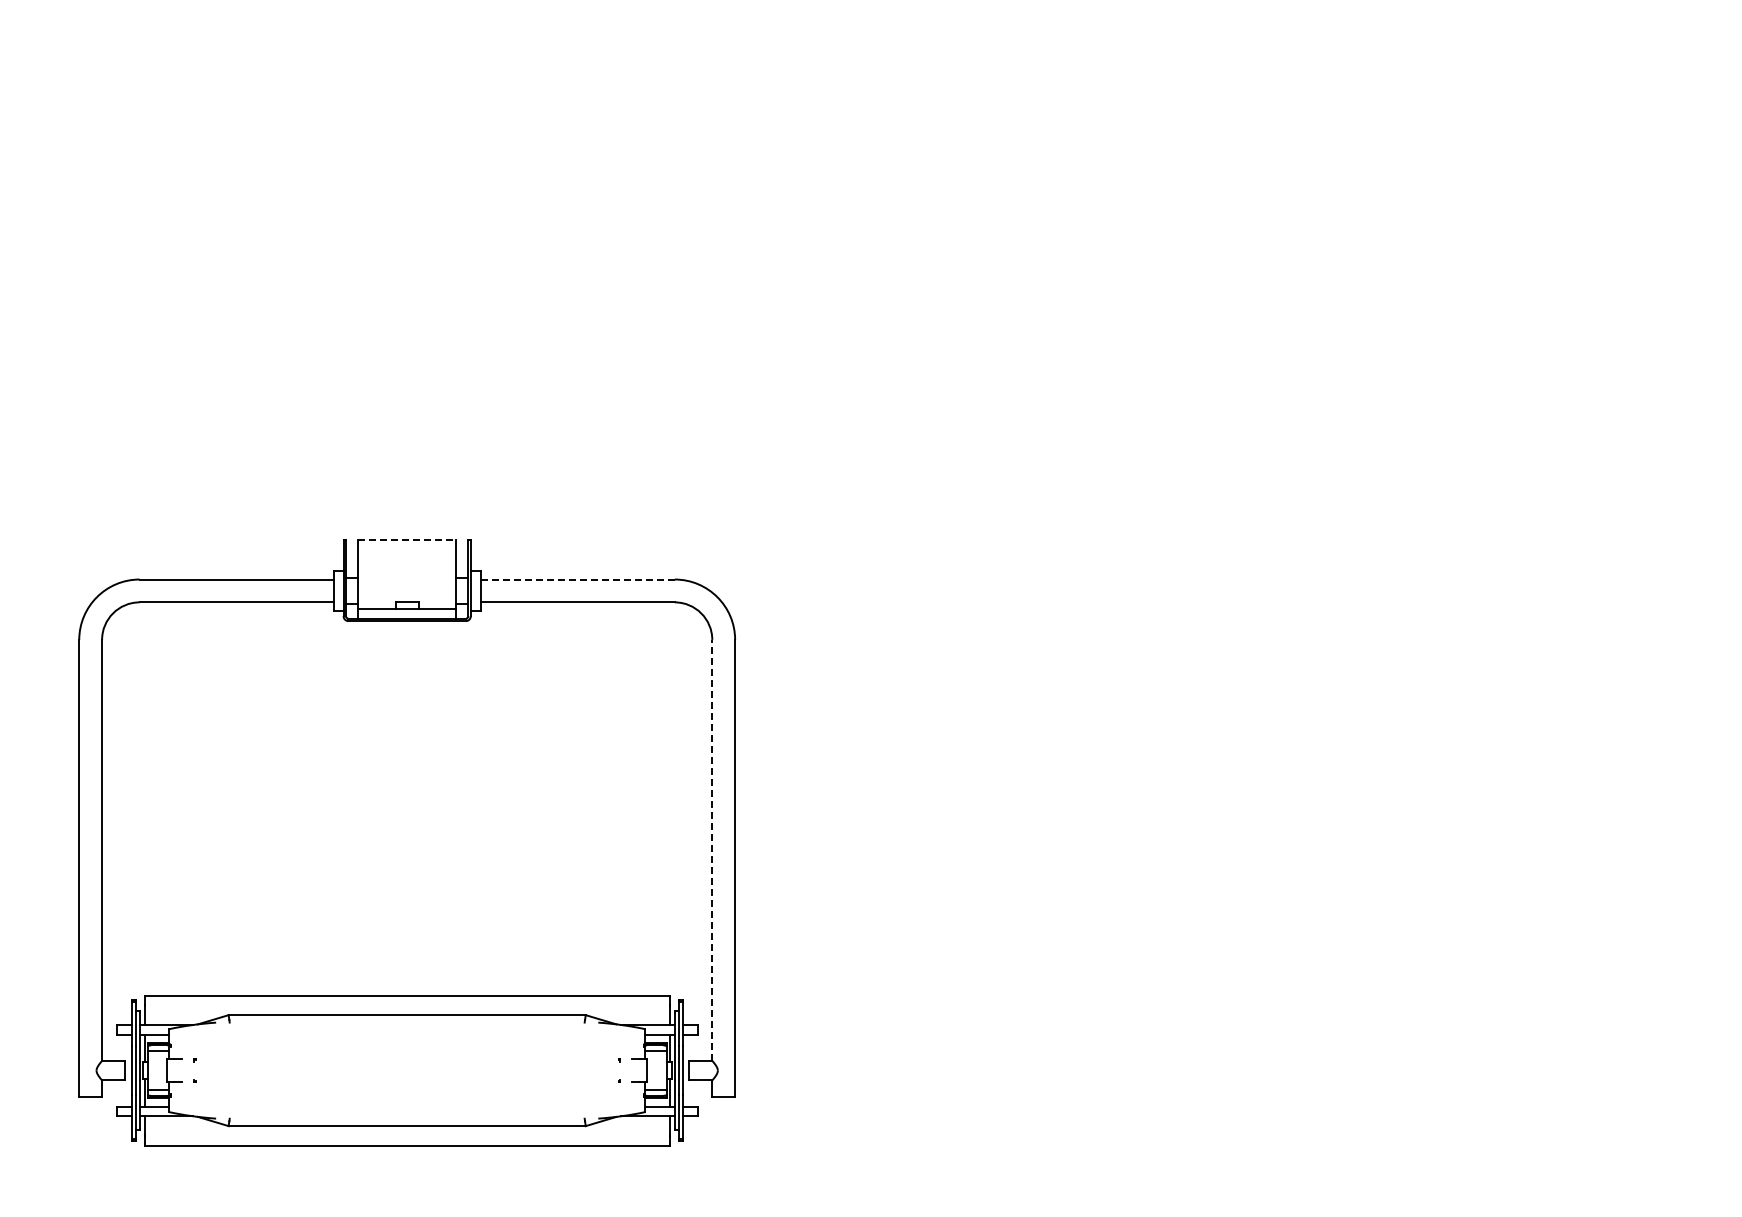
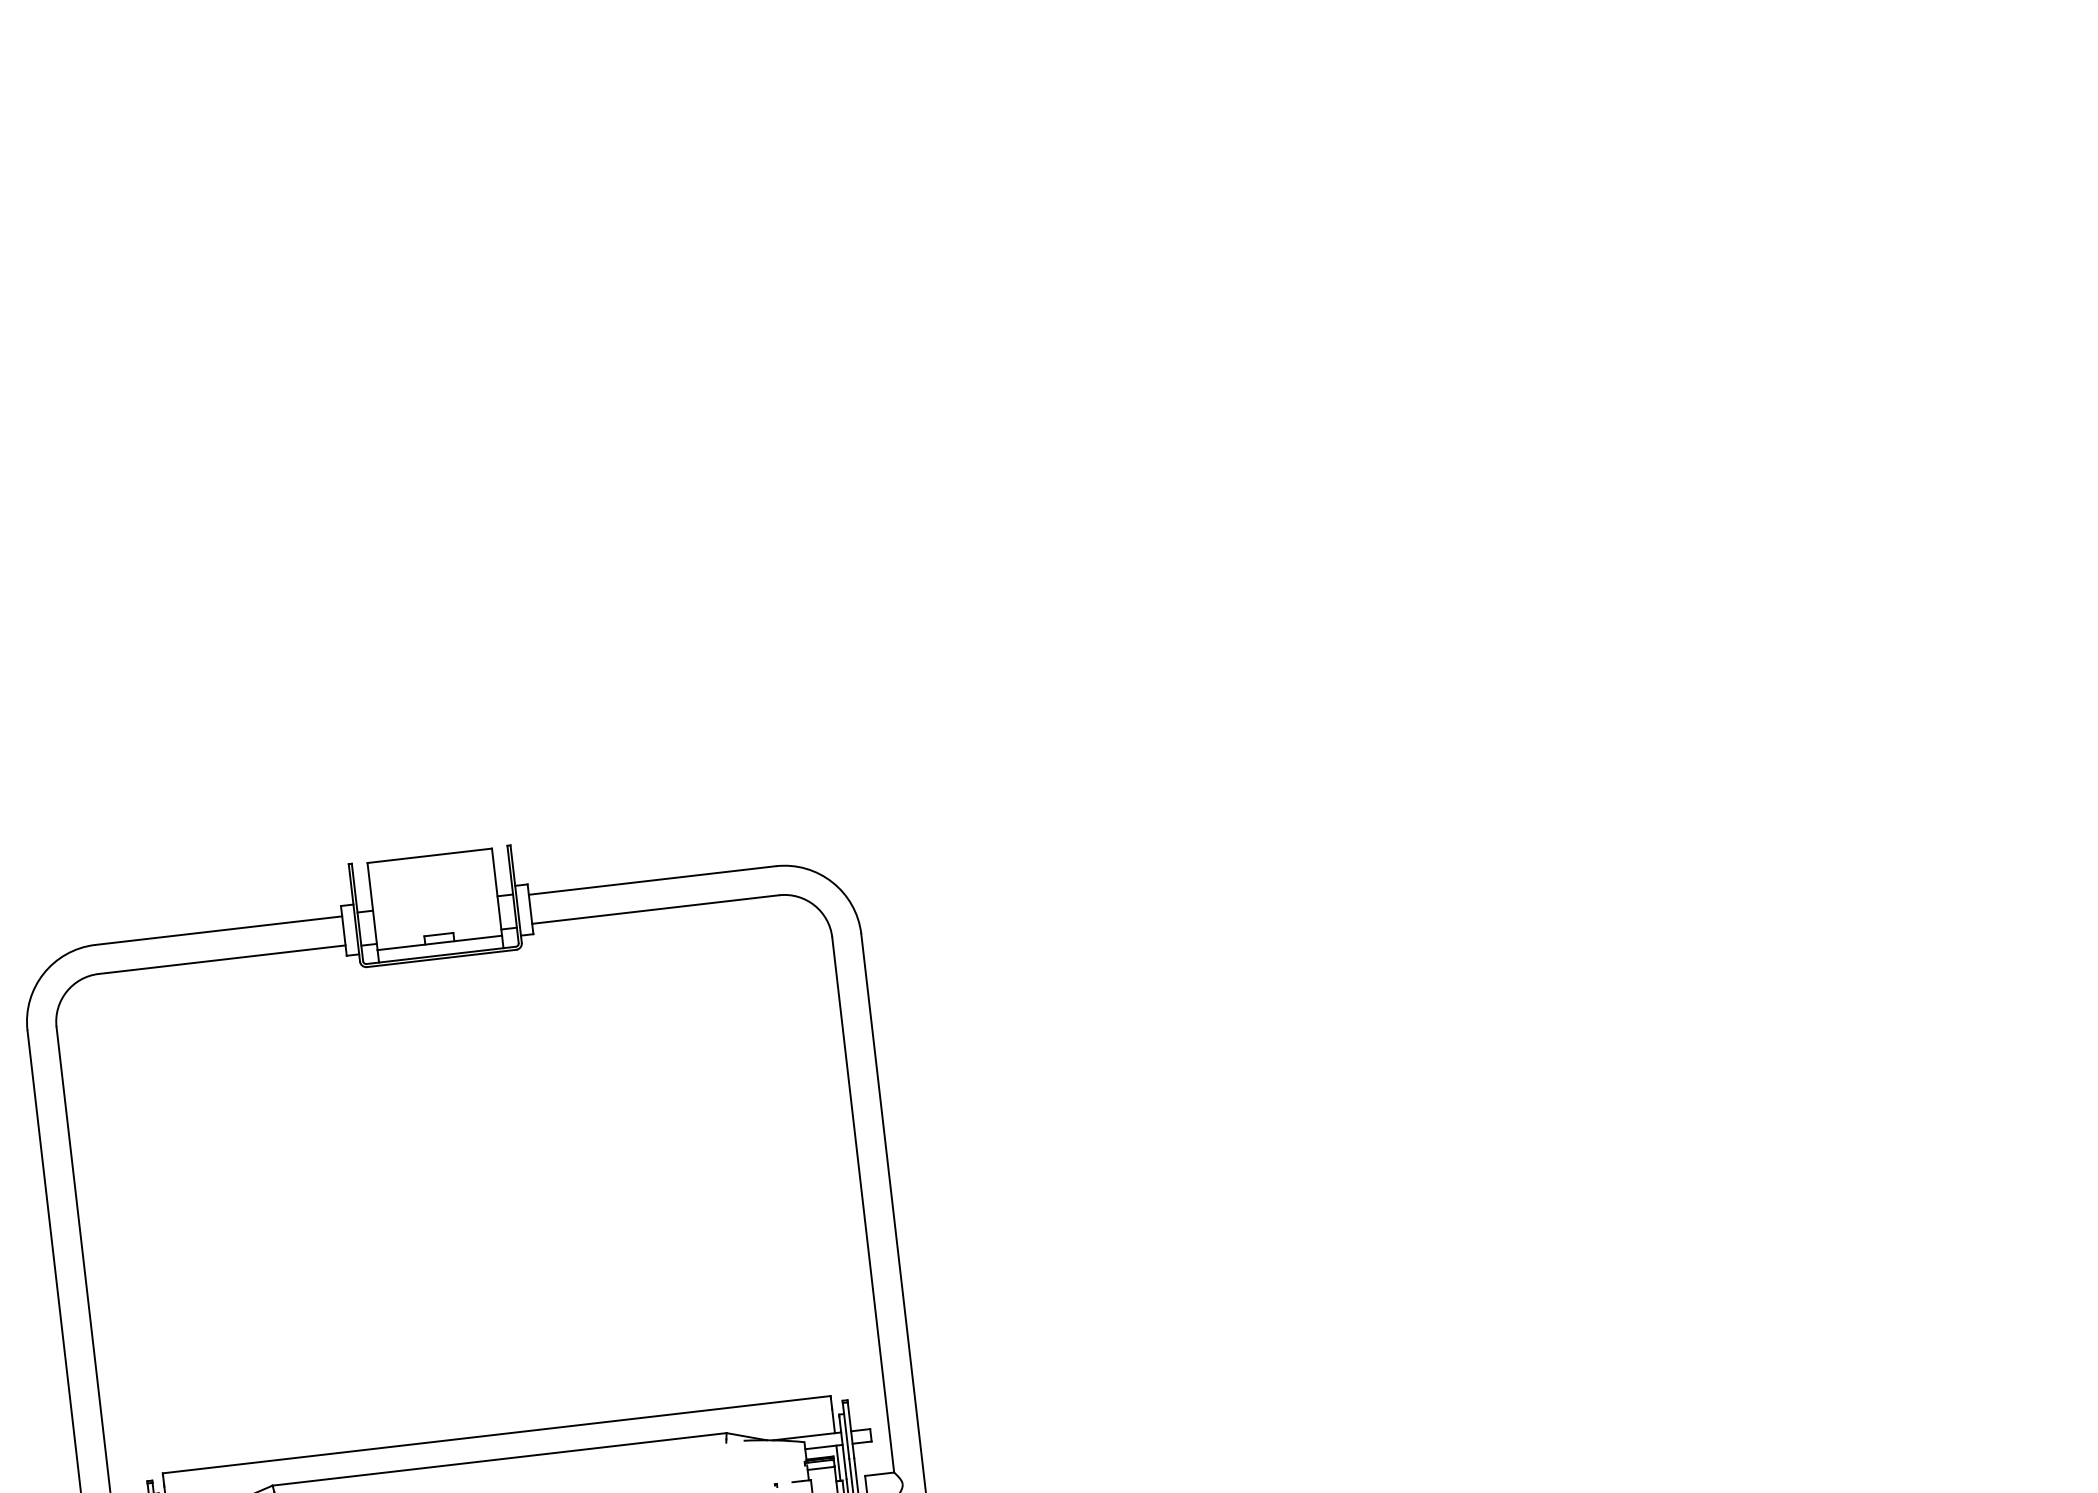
line: (407, 540) -> (430, 855), dashed -> solid
line: (577, 579) -> (652, 880), dashed -> solid
line: (712, 849) -> (863, 1203), dashed -> solid

